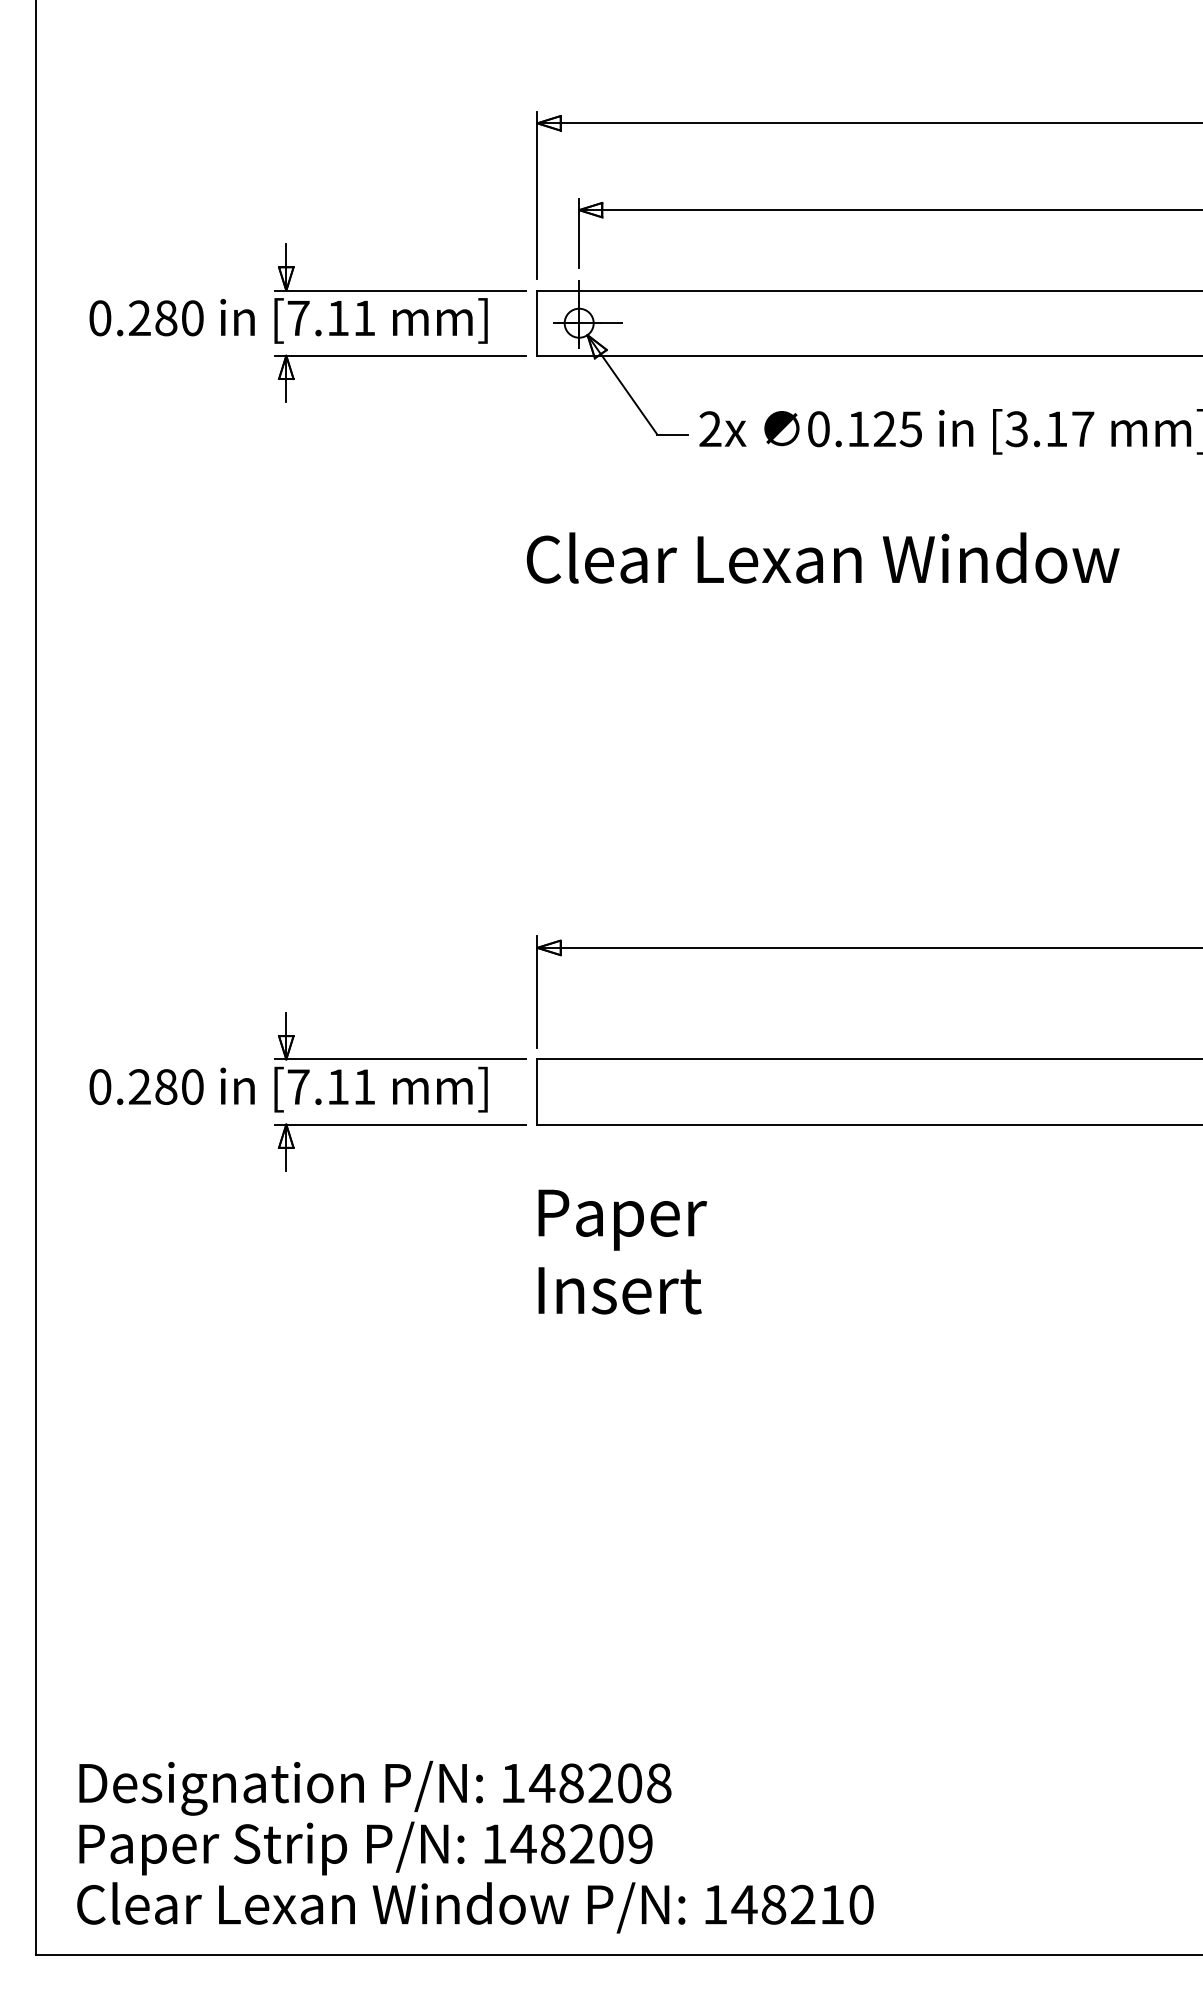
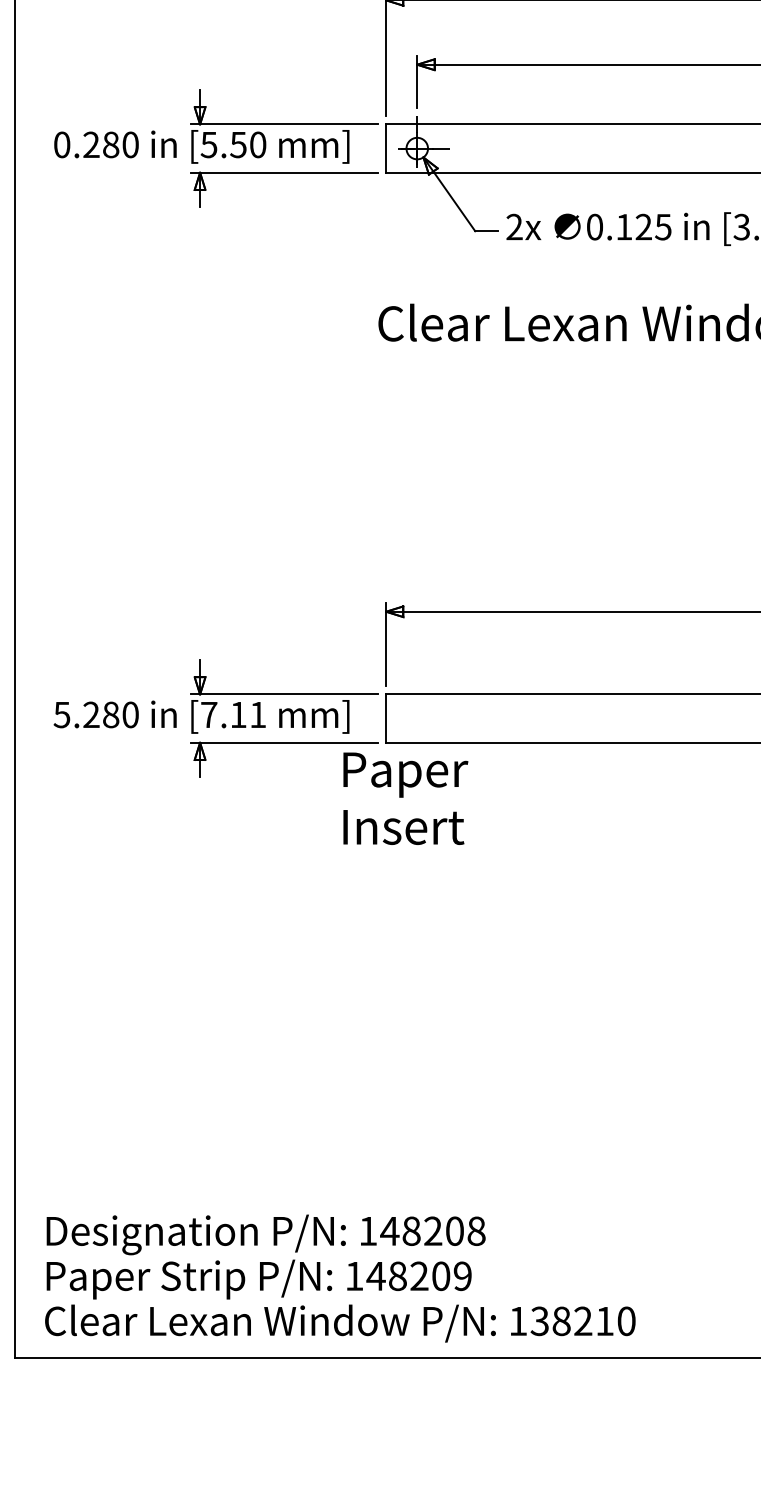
text: (331, 318) -> (233, 145), [7.11 -> [5.50
text: (99, 1086) -> (61, 714), 0.280 -> 5.280
text: (622, 1251) -> (405, 798), moved
text: (744, 1904) -> (539, 1321), 148210 -> 138210

